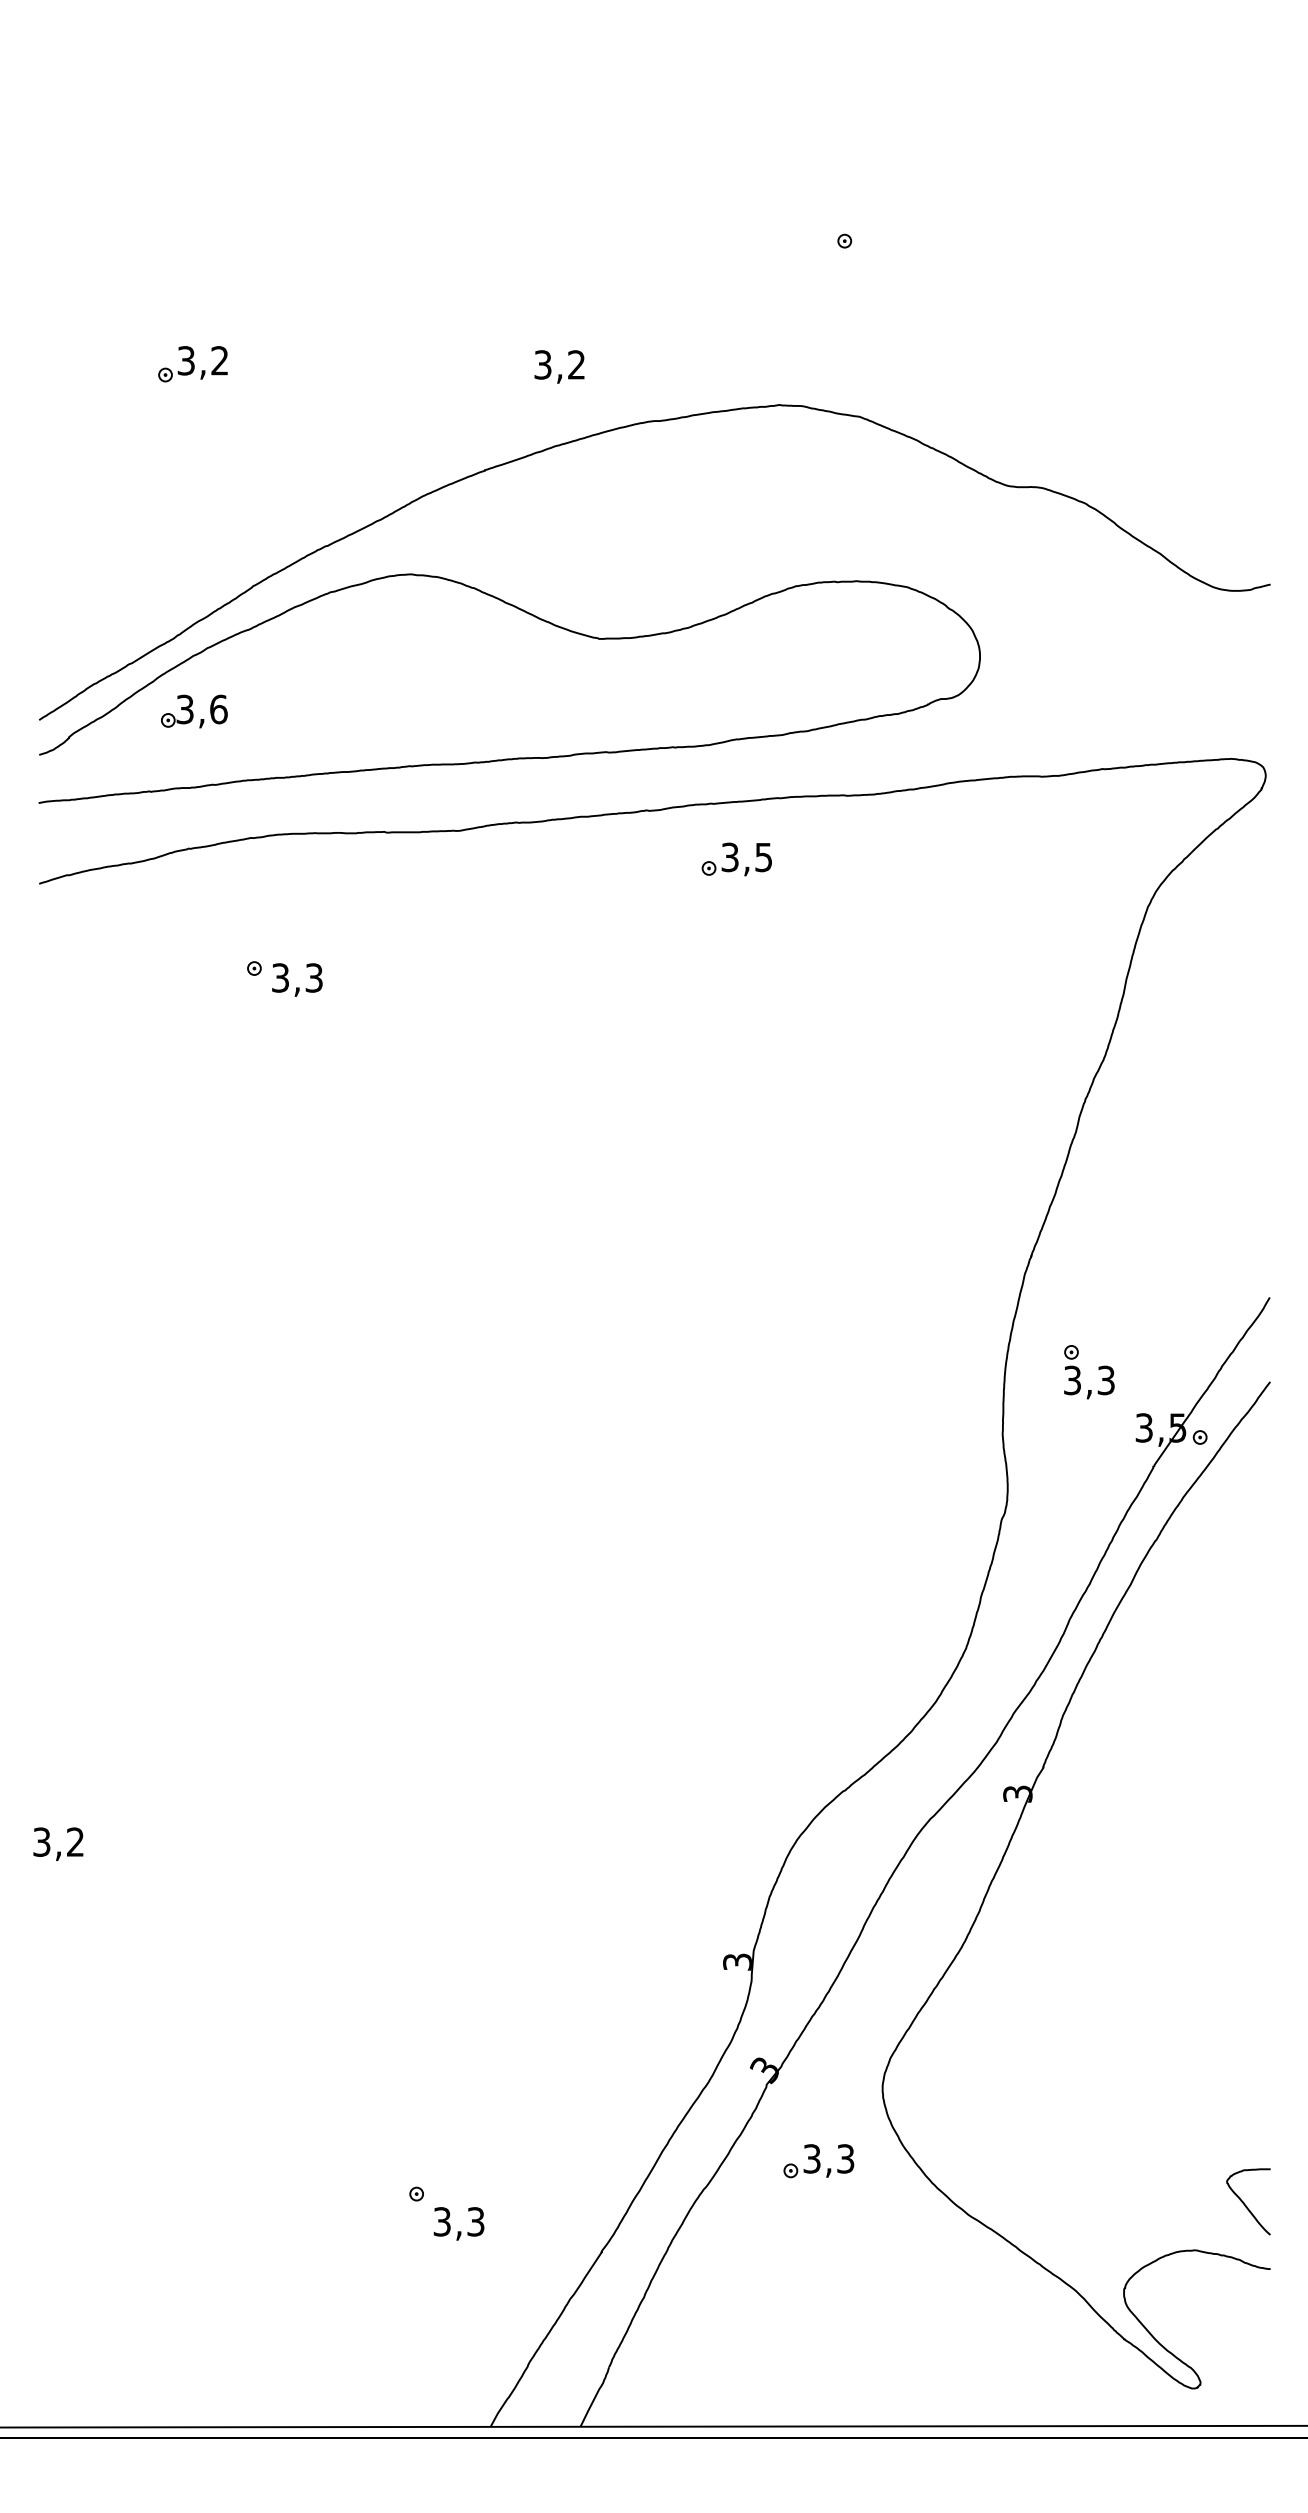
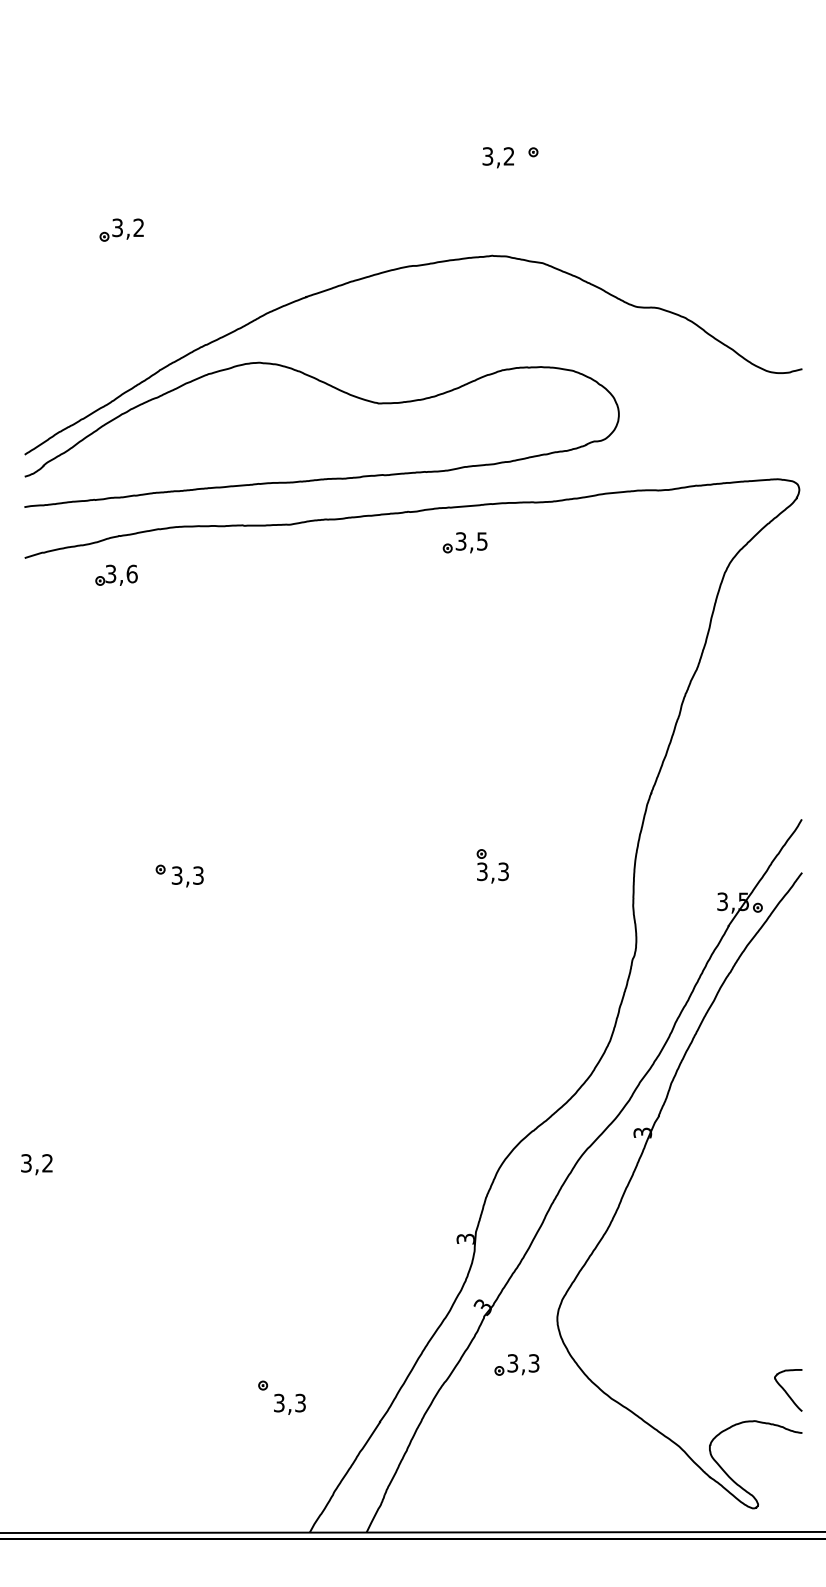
text: (558, 366) -> (497, 157), moved
part: (193, 710) -> (116, 574), moved
part: (284, 977) -> (179, 875), moved
part: (1088, 1372) -> (492, 866), moved

